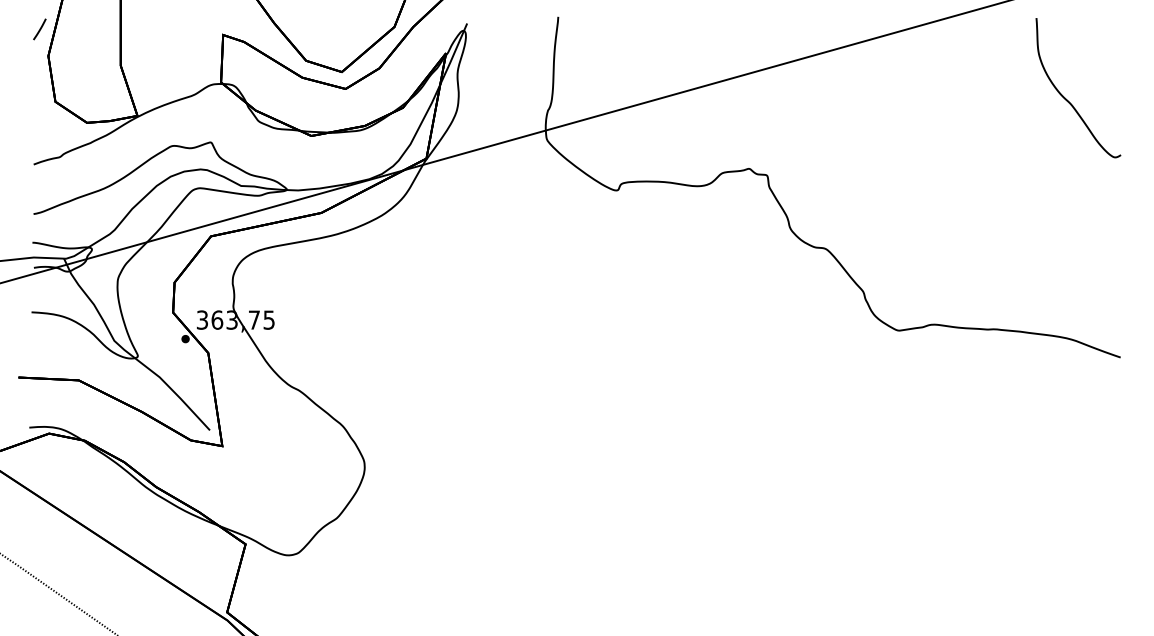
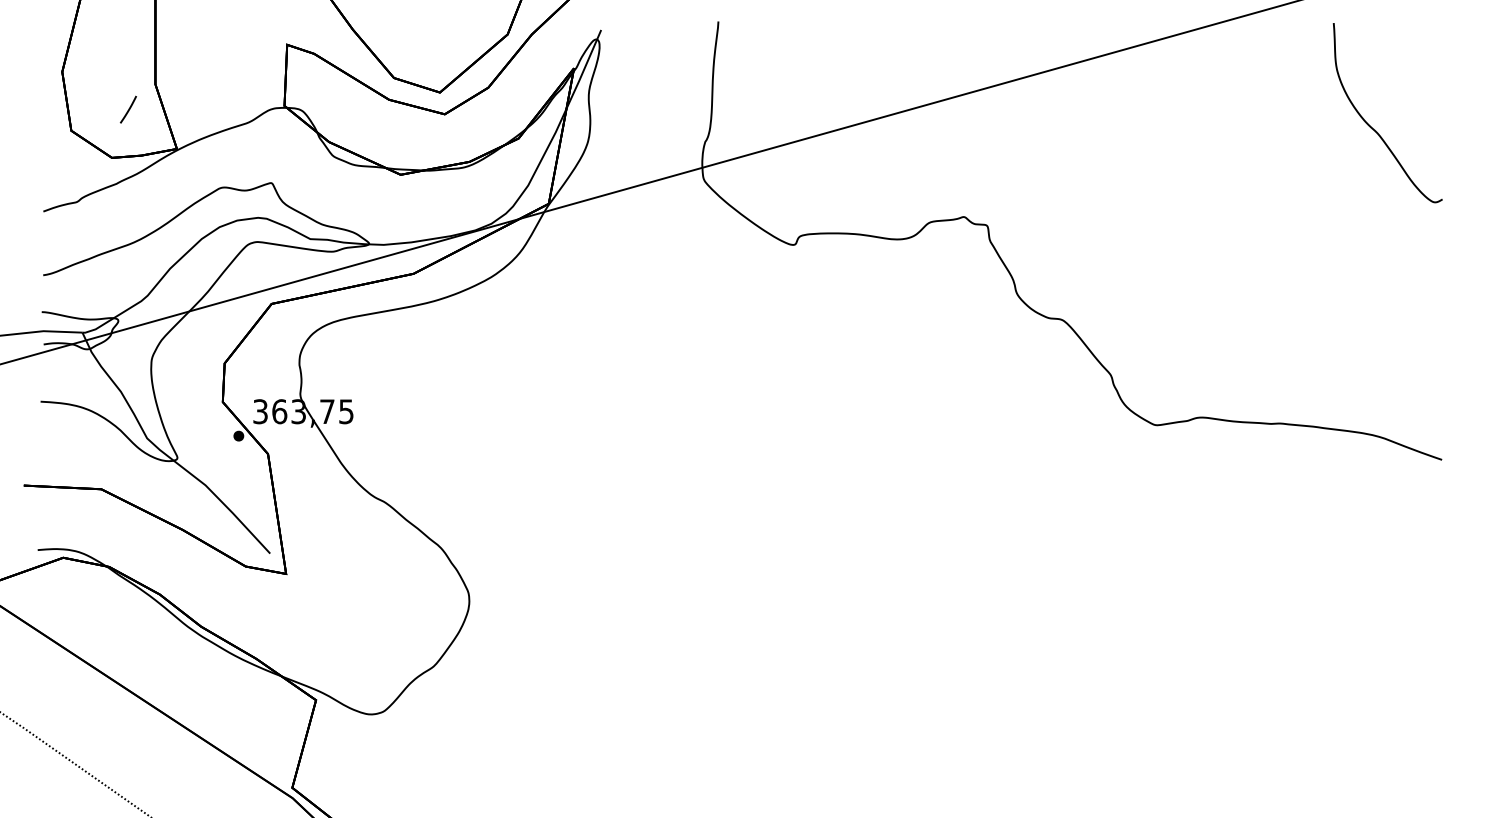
line: (39, 29) -> (128, 109), moved

